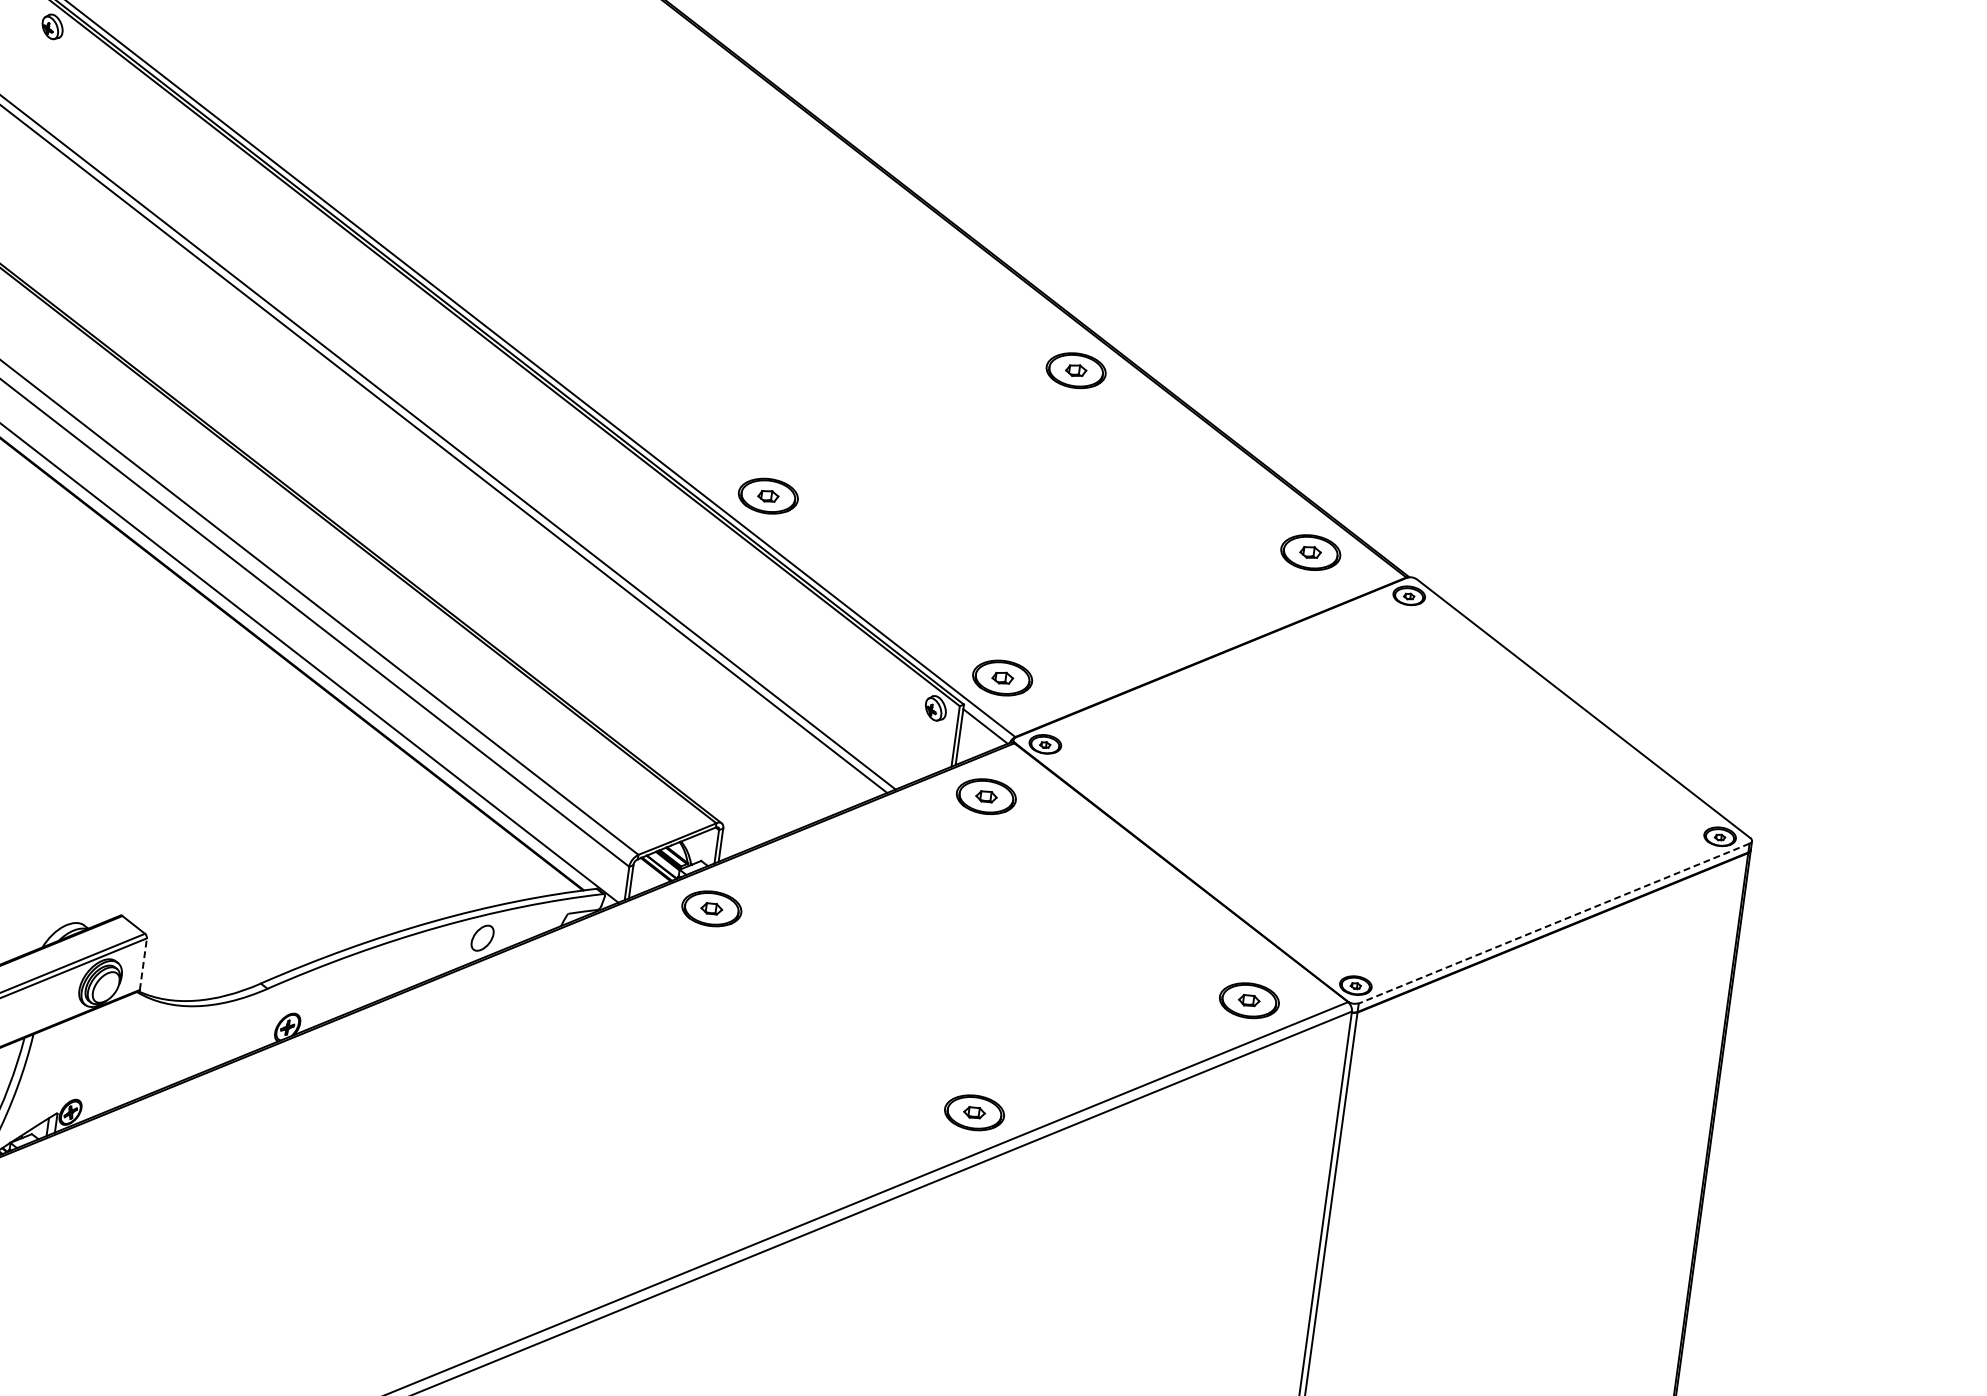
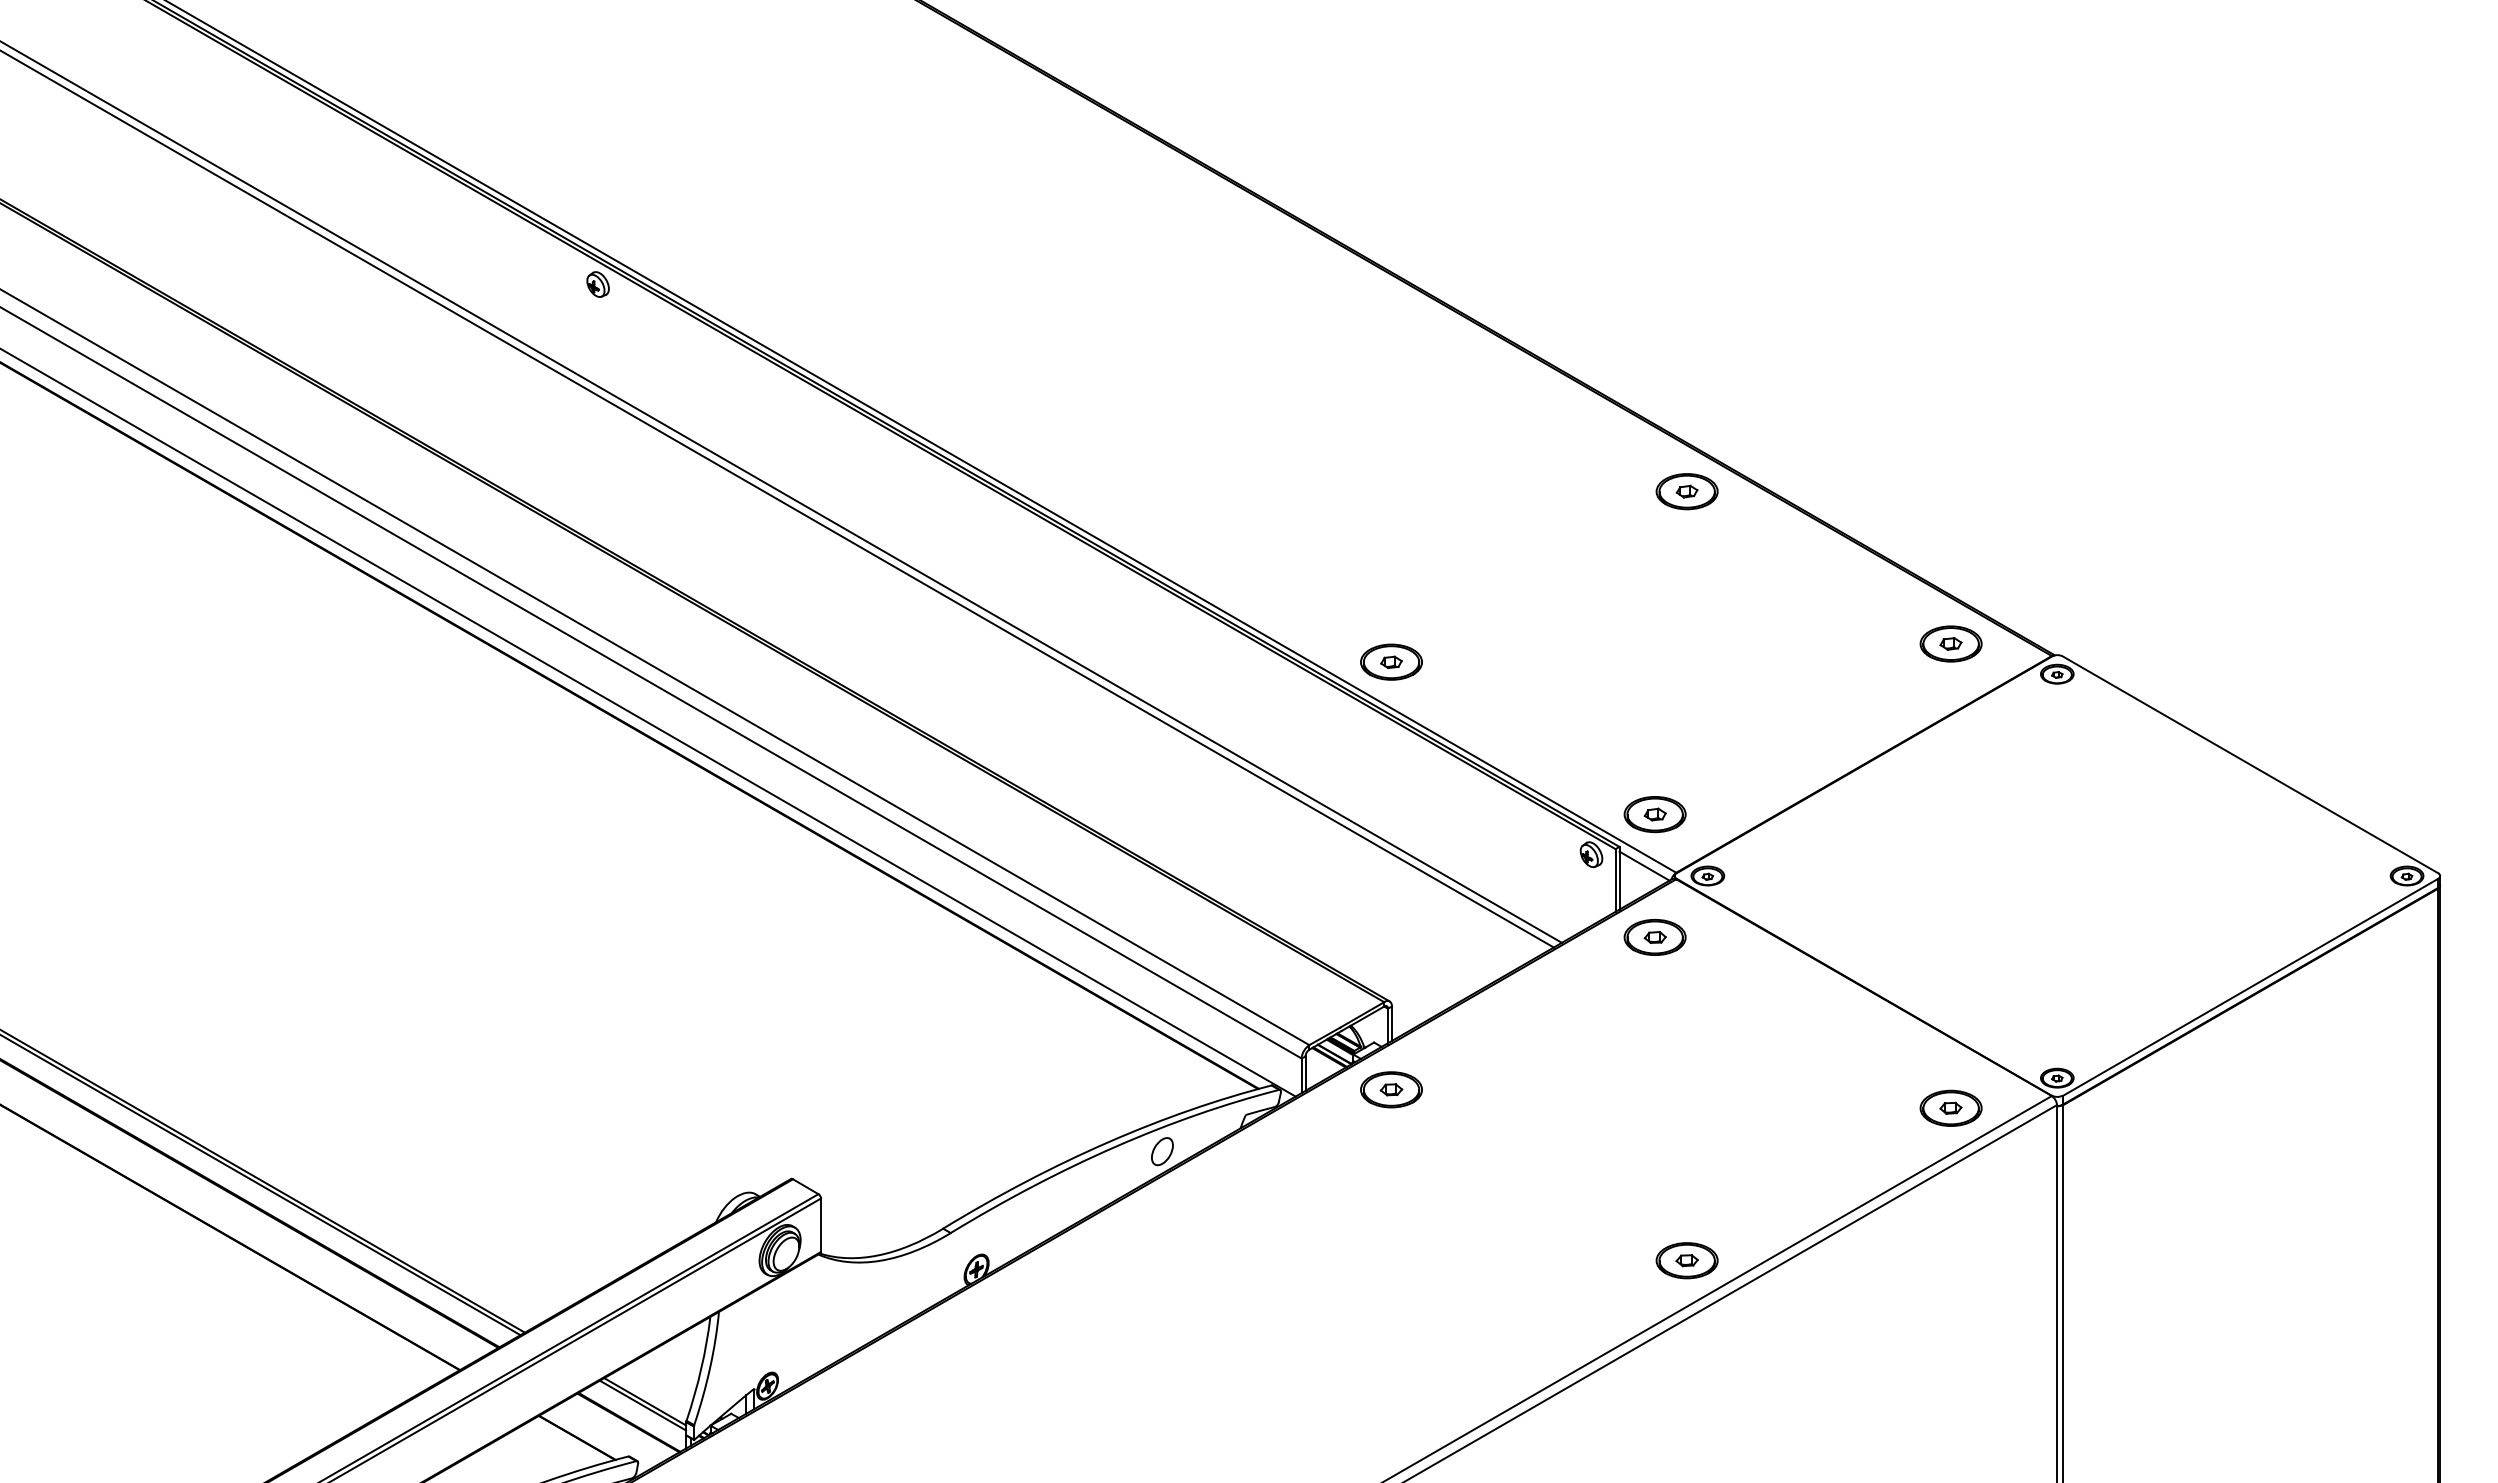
line: (1554, 923) -> (2250, 987), dashed -> solid
line: (143, 964) -> (821, 1225), dashed -> solid

